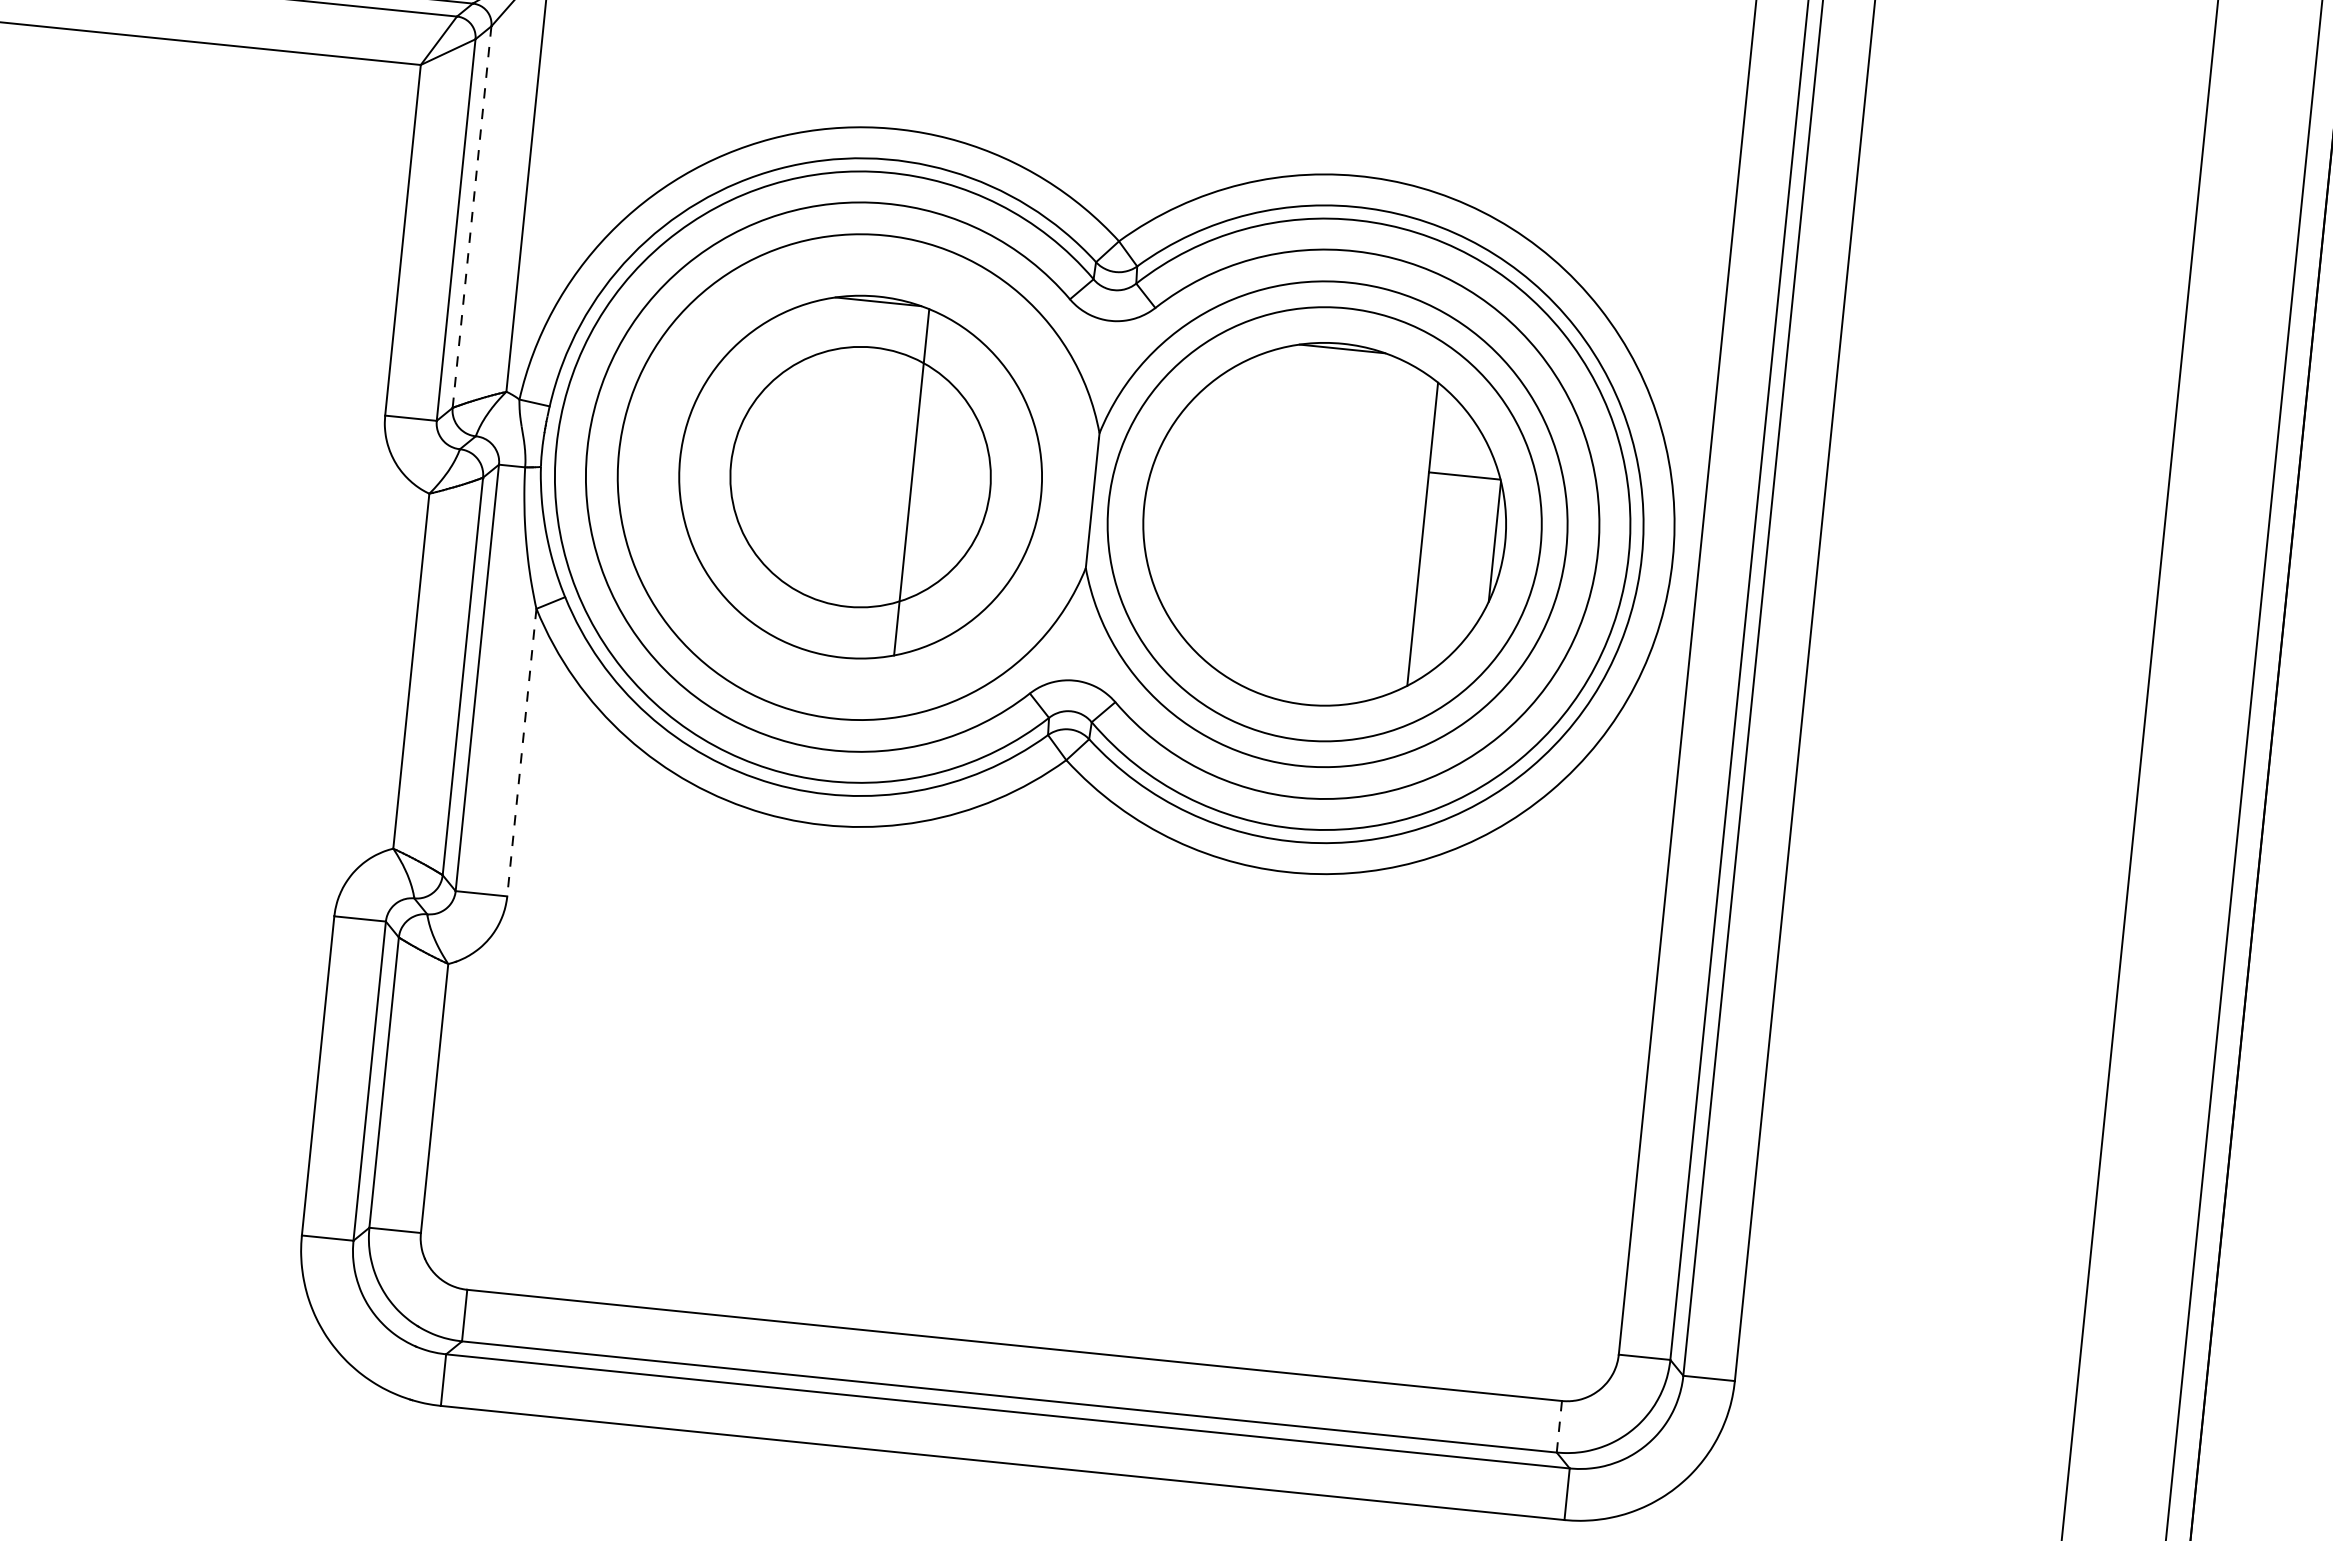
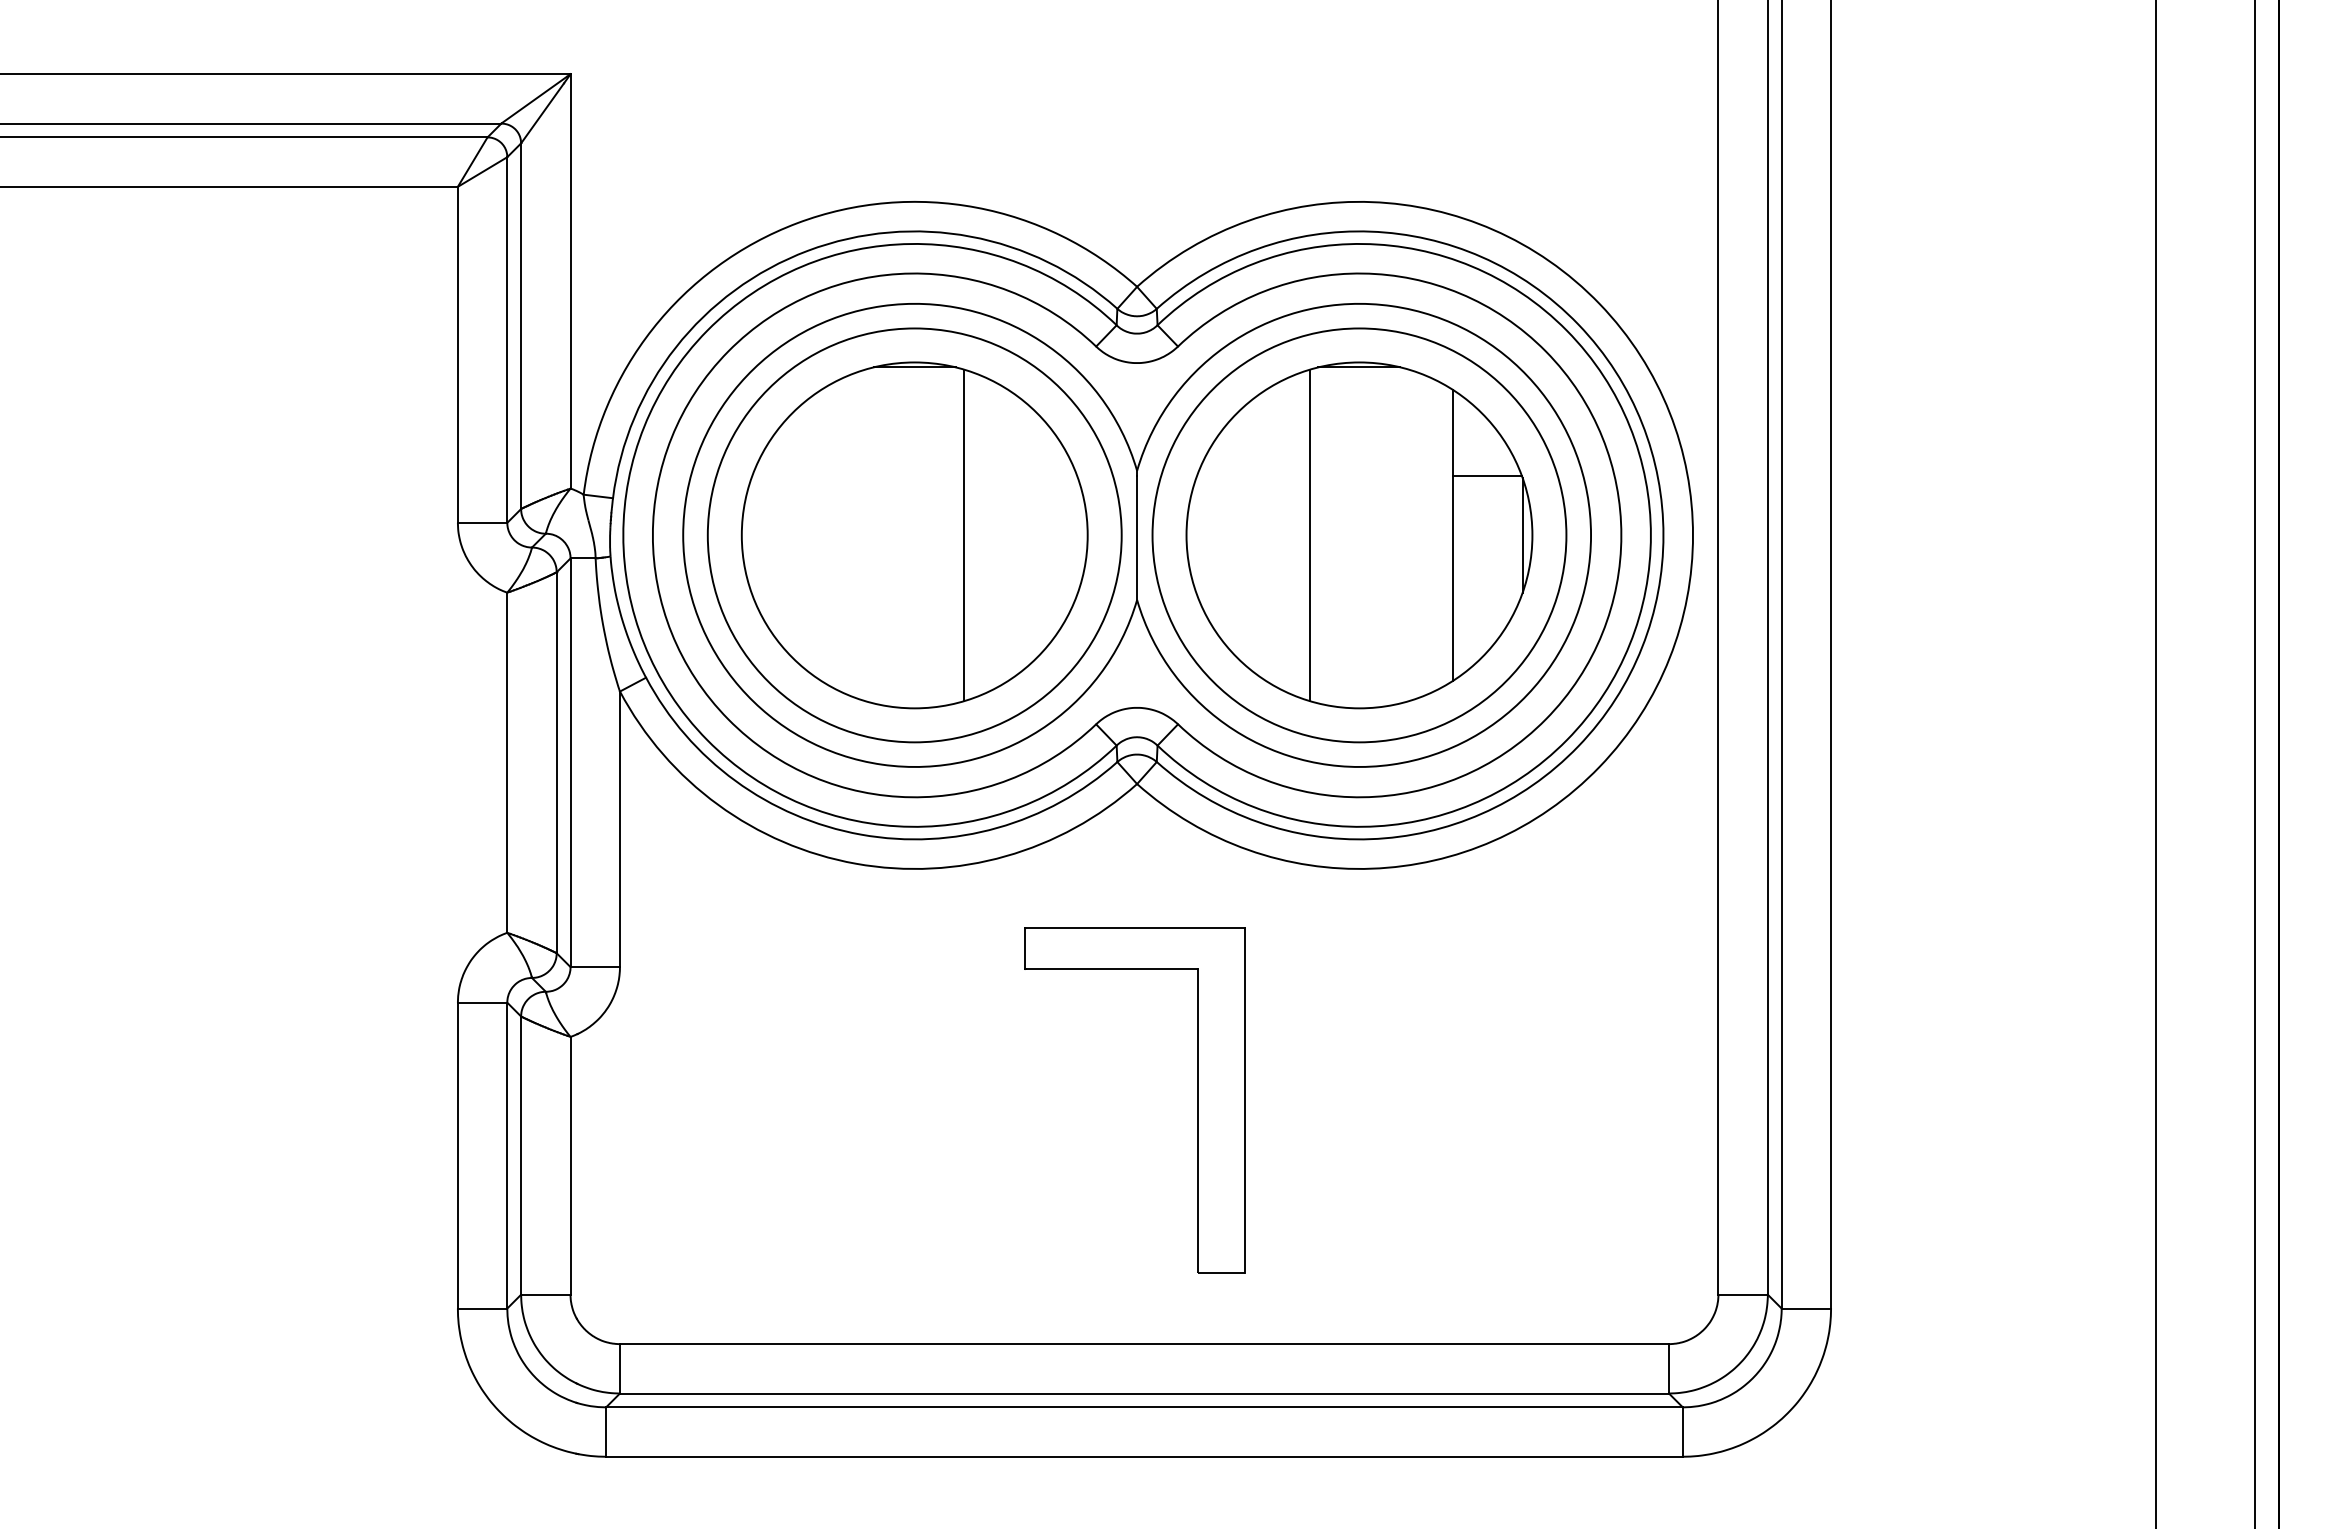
line: (472, 217) -> (521, 326), dashed -> solid
circle: (860, 477) -> (914, 535), size x1.67
line: (1272, 519) -> (1309, 535), added
line: (521, 752) -> (619, 829), dashed -> solid
part: (1095, 1096) -> (1197, 1100), added
line: (1559, 1426) -> (1669, 1368), dashed -> solid

